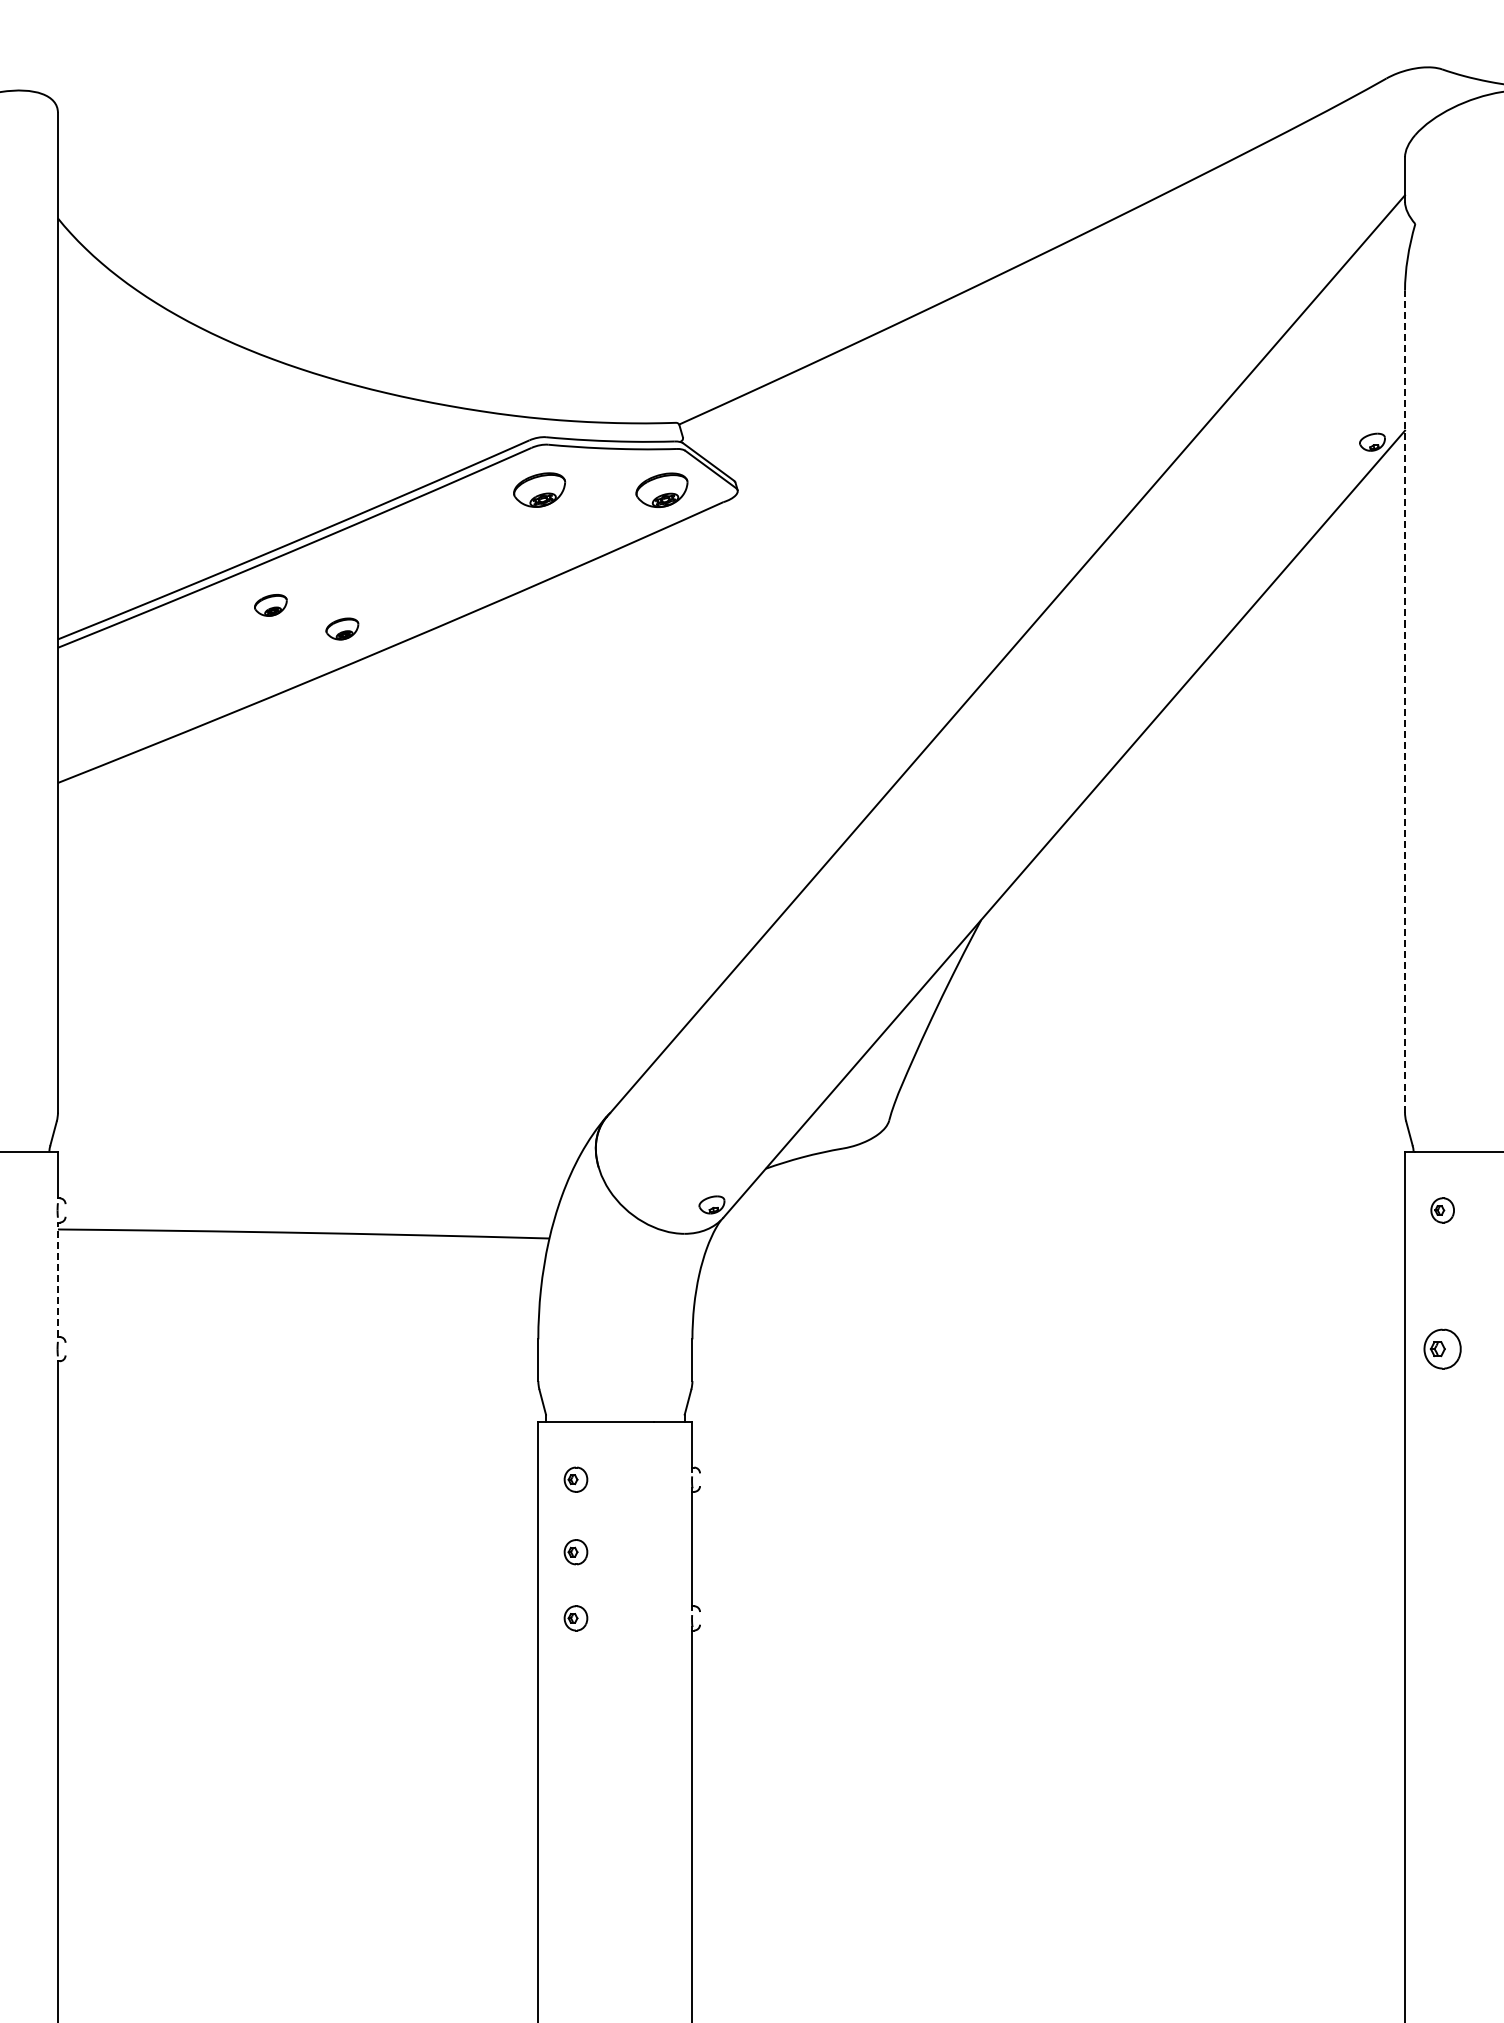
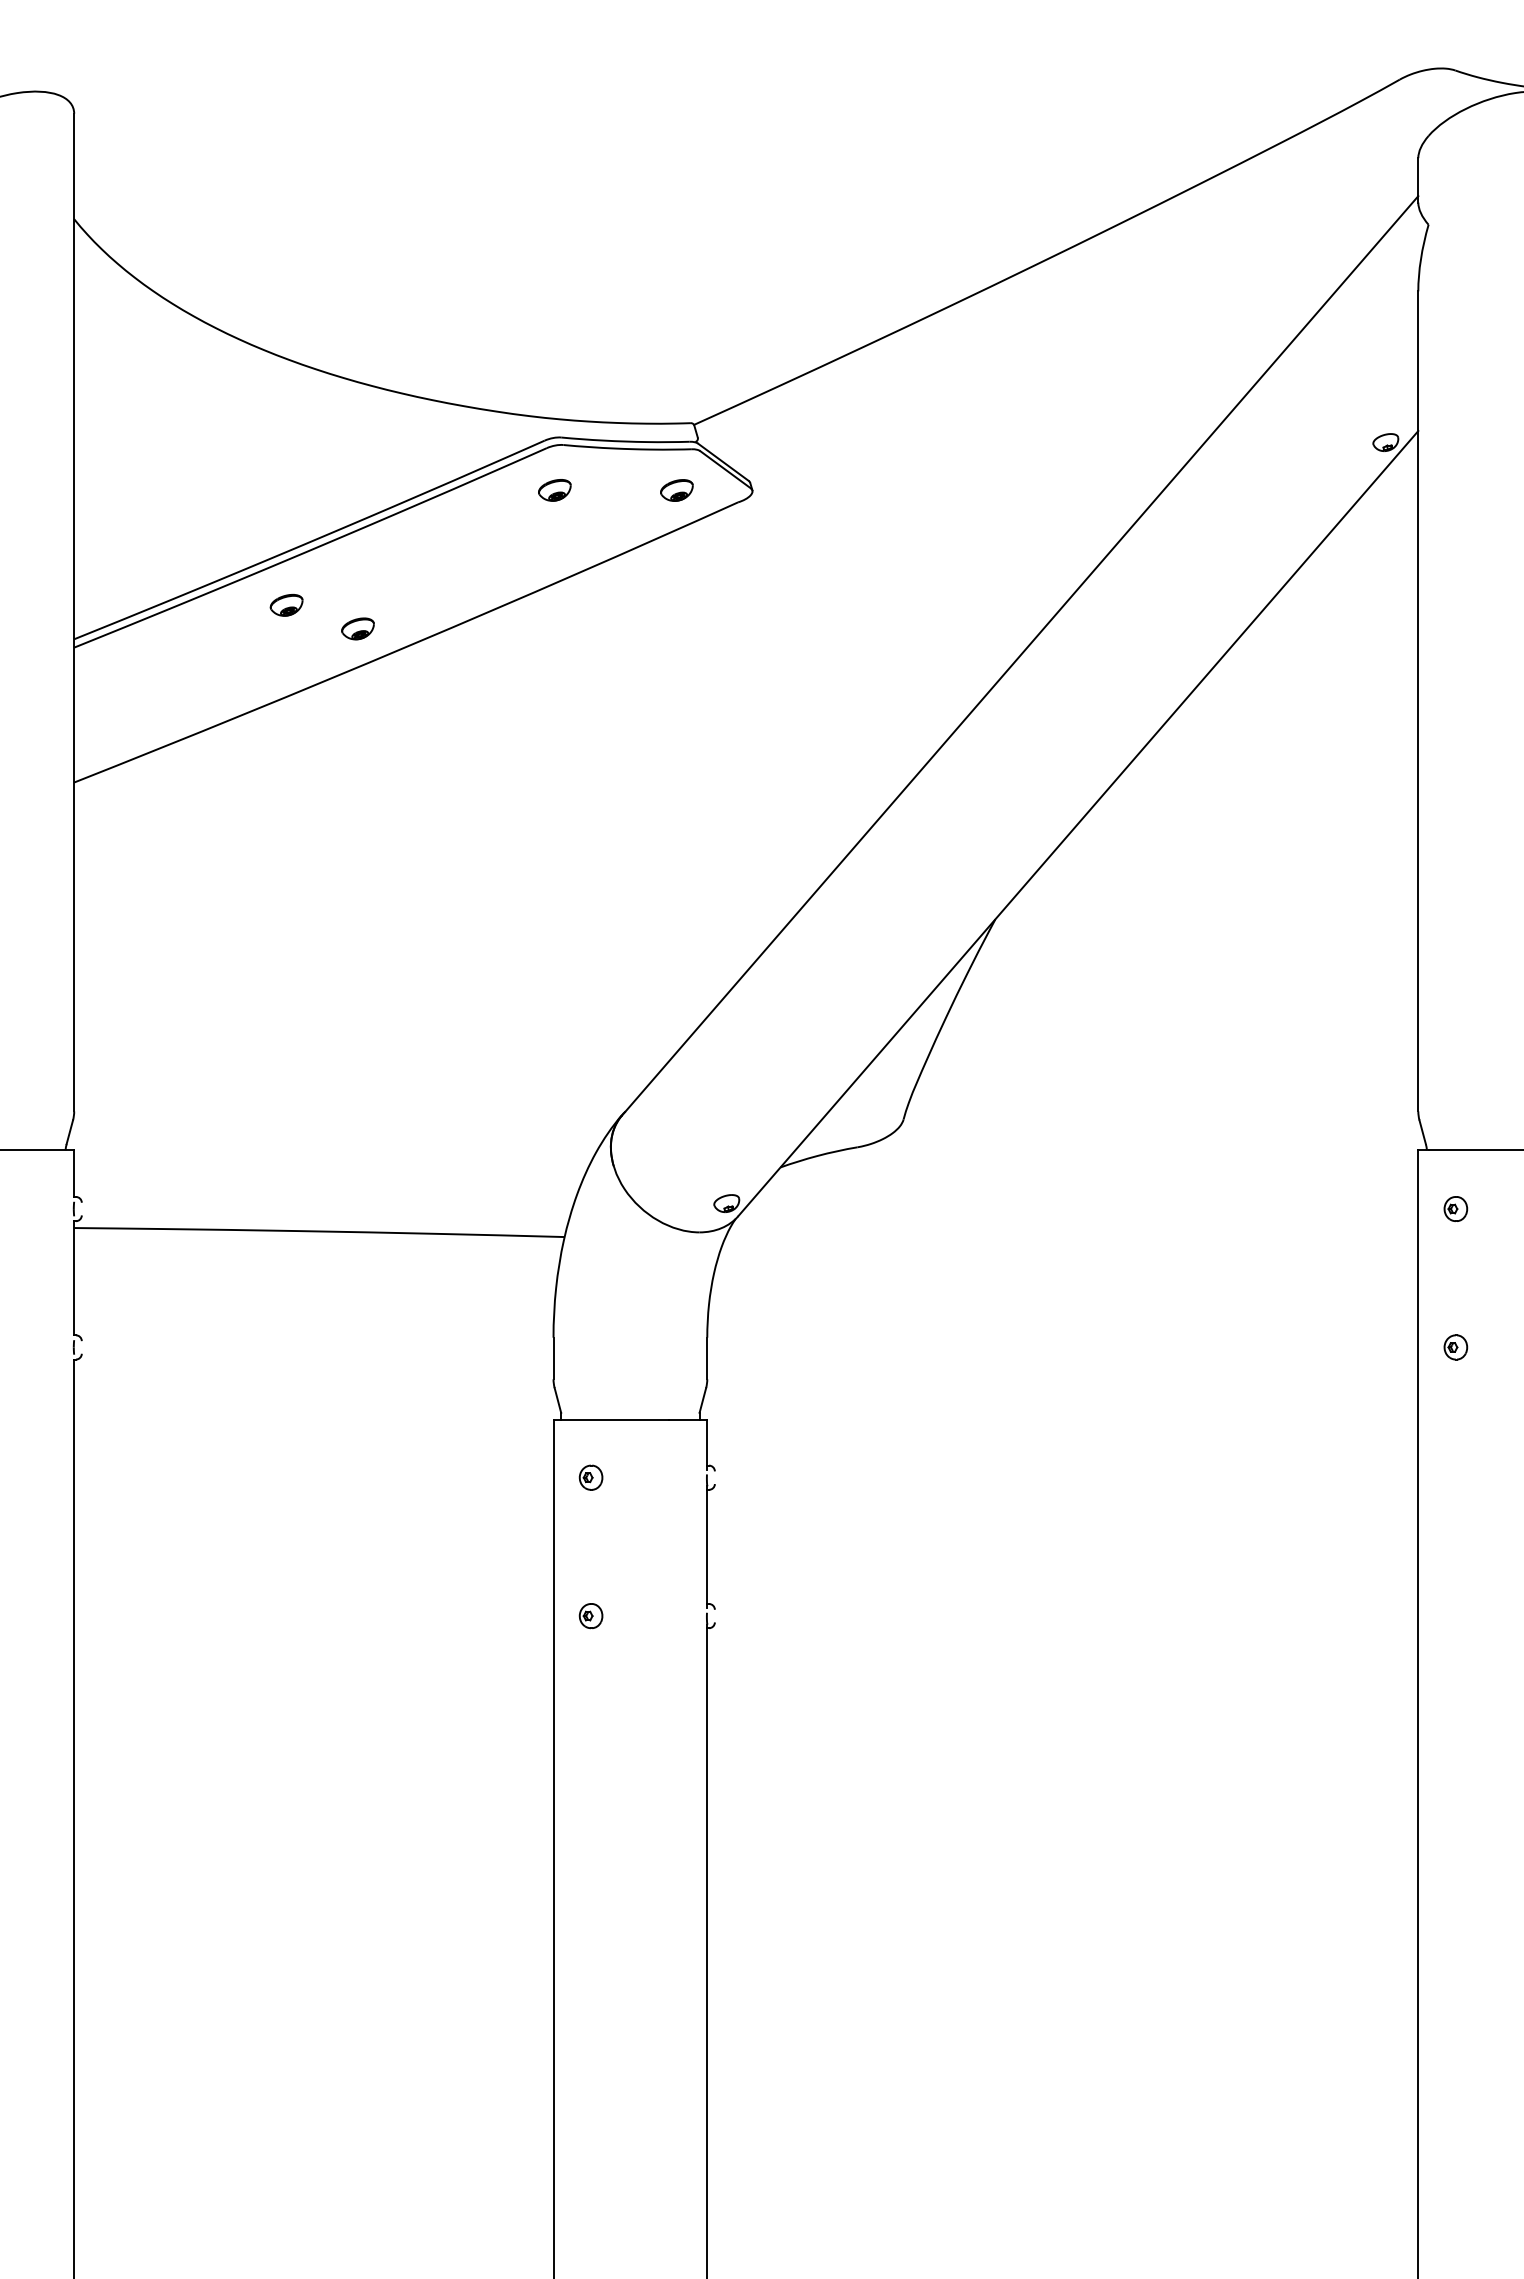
part: (539, 490) -> (554, 490), size x0.62
part: (661, 490) -> (676, 490), size x0.62
line: (1405, 700) -> (1418, 700), dashed -> solid
line: (58, 1279) -> (74, 1277), dashed -> solid
part: (1442, 1349) -> (1455, 1347), size x0.62
part: (575, 1552) -> (590, 1550), removed

